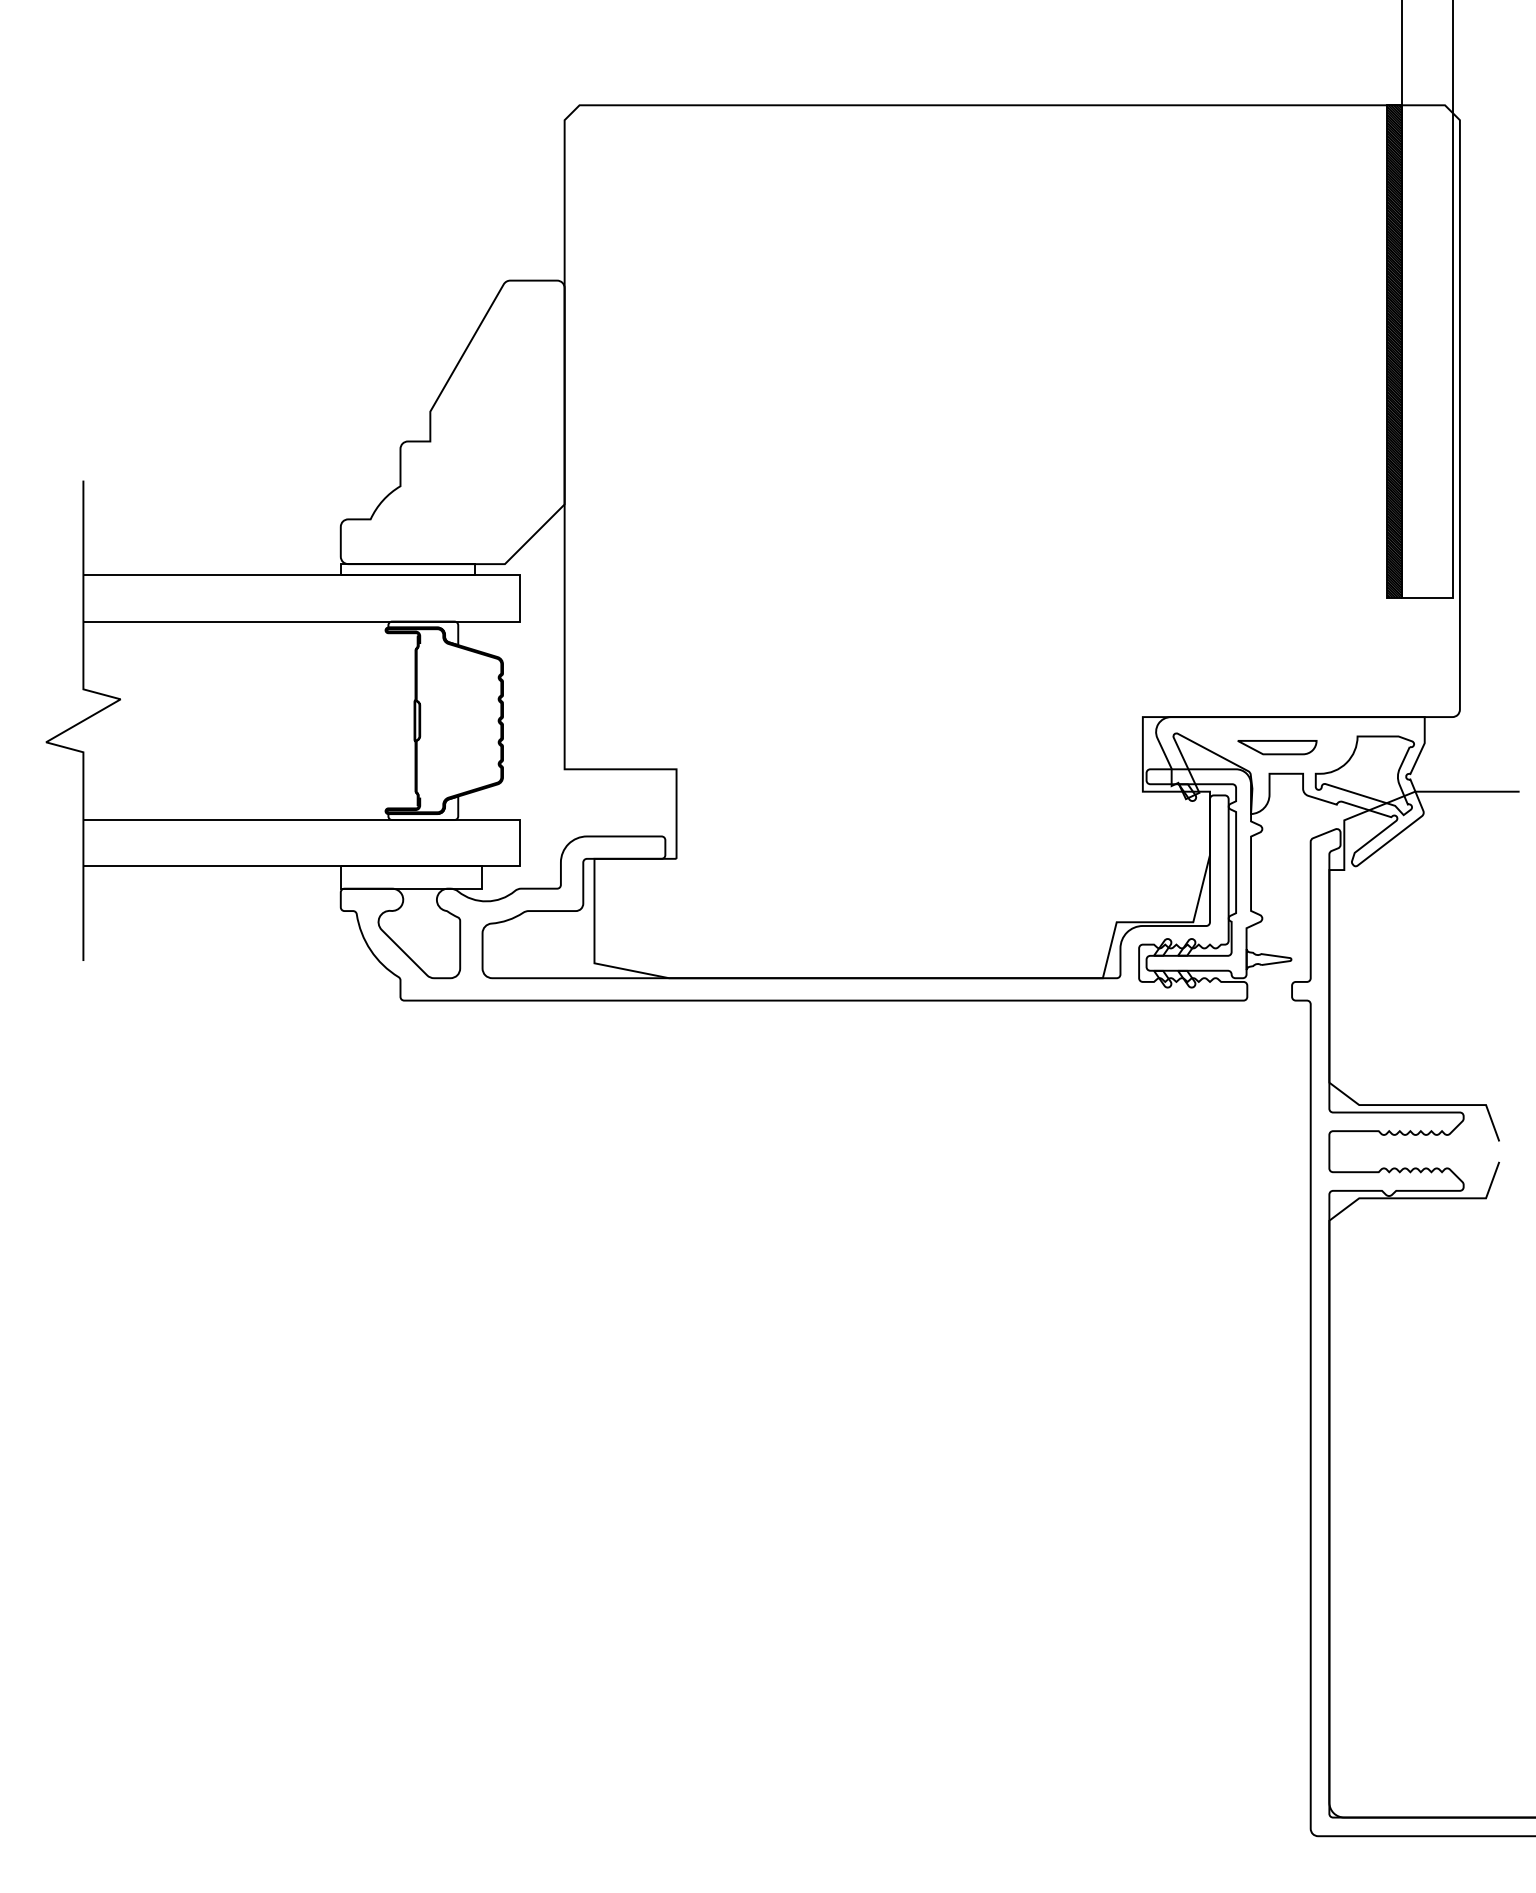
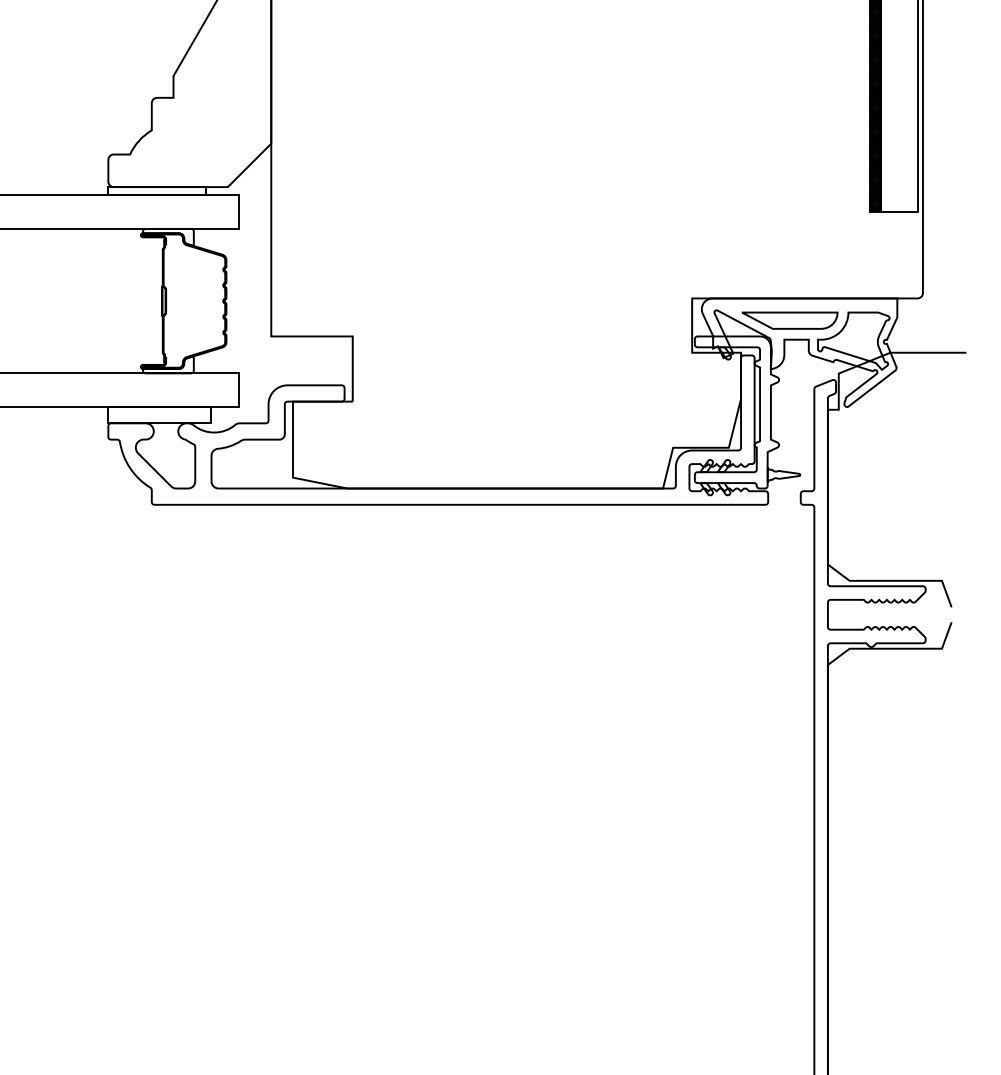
part: (1277, 747) -> (790, 320), size x1.67

